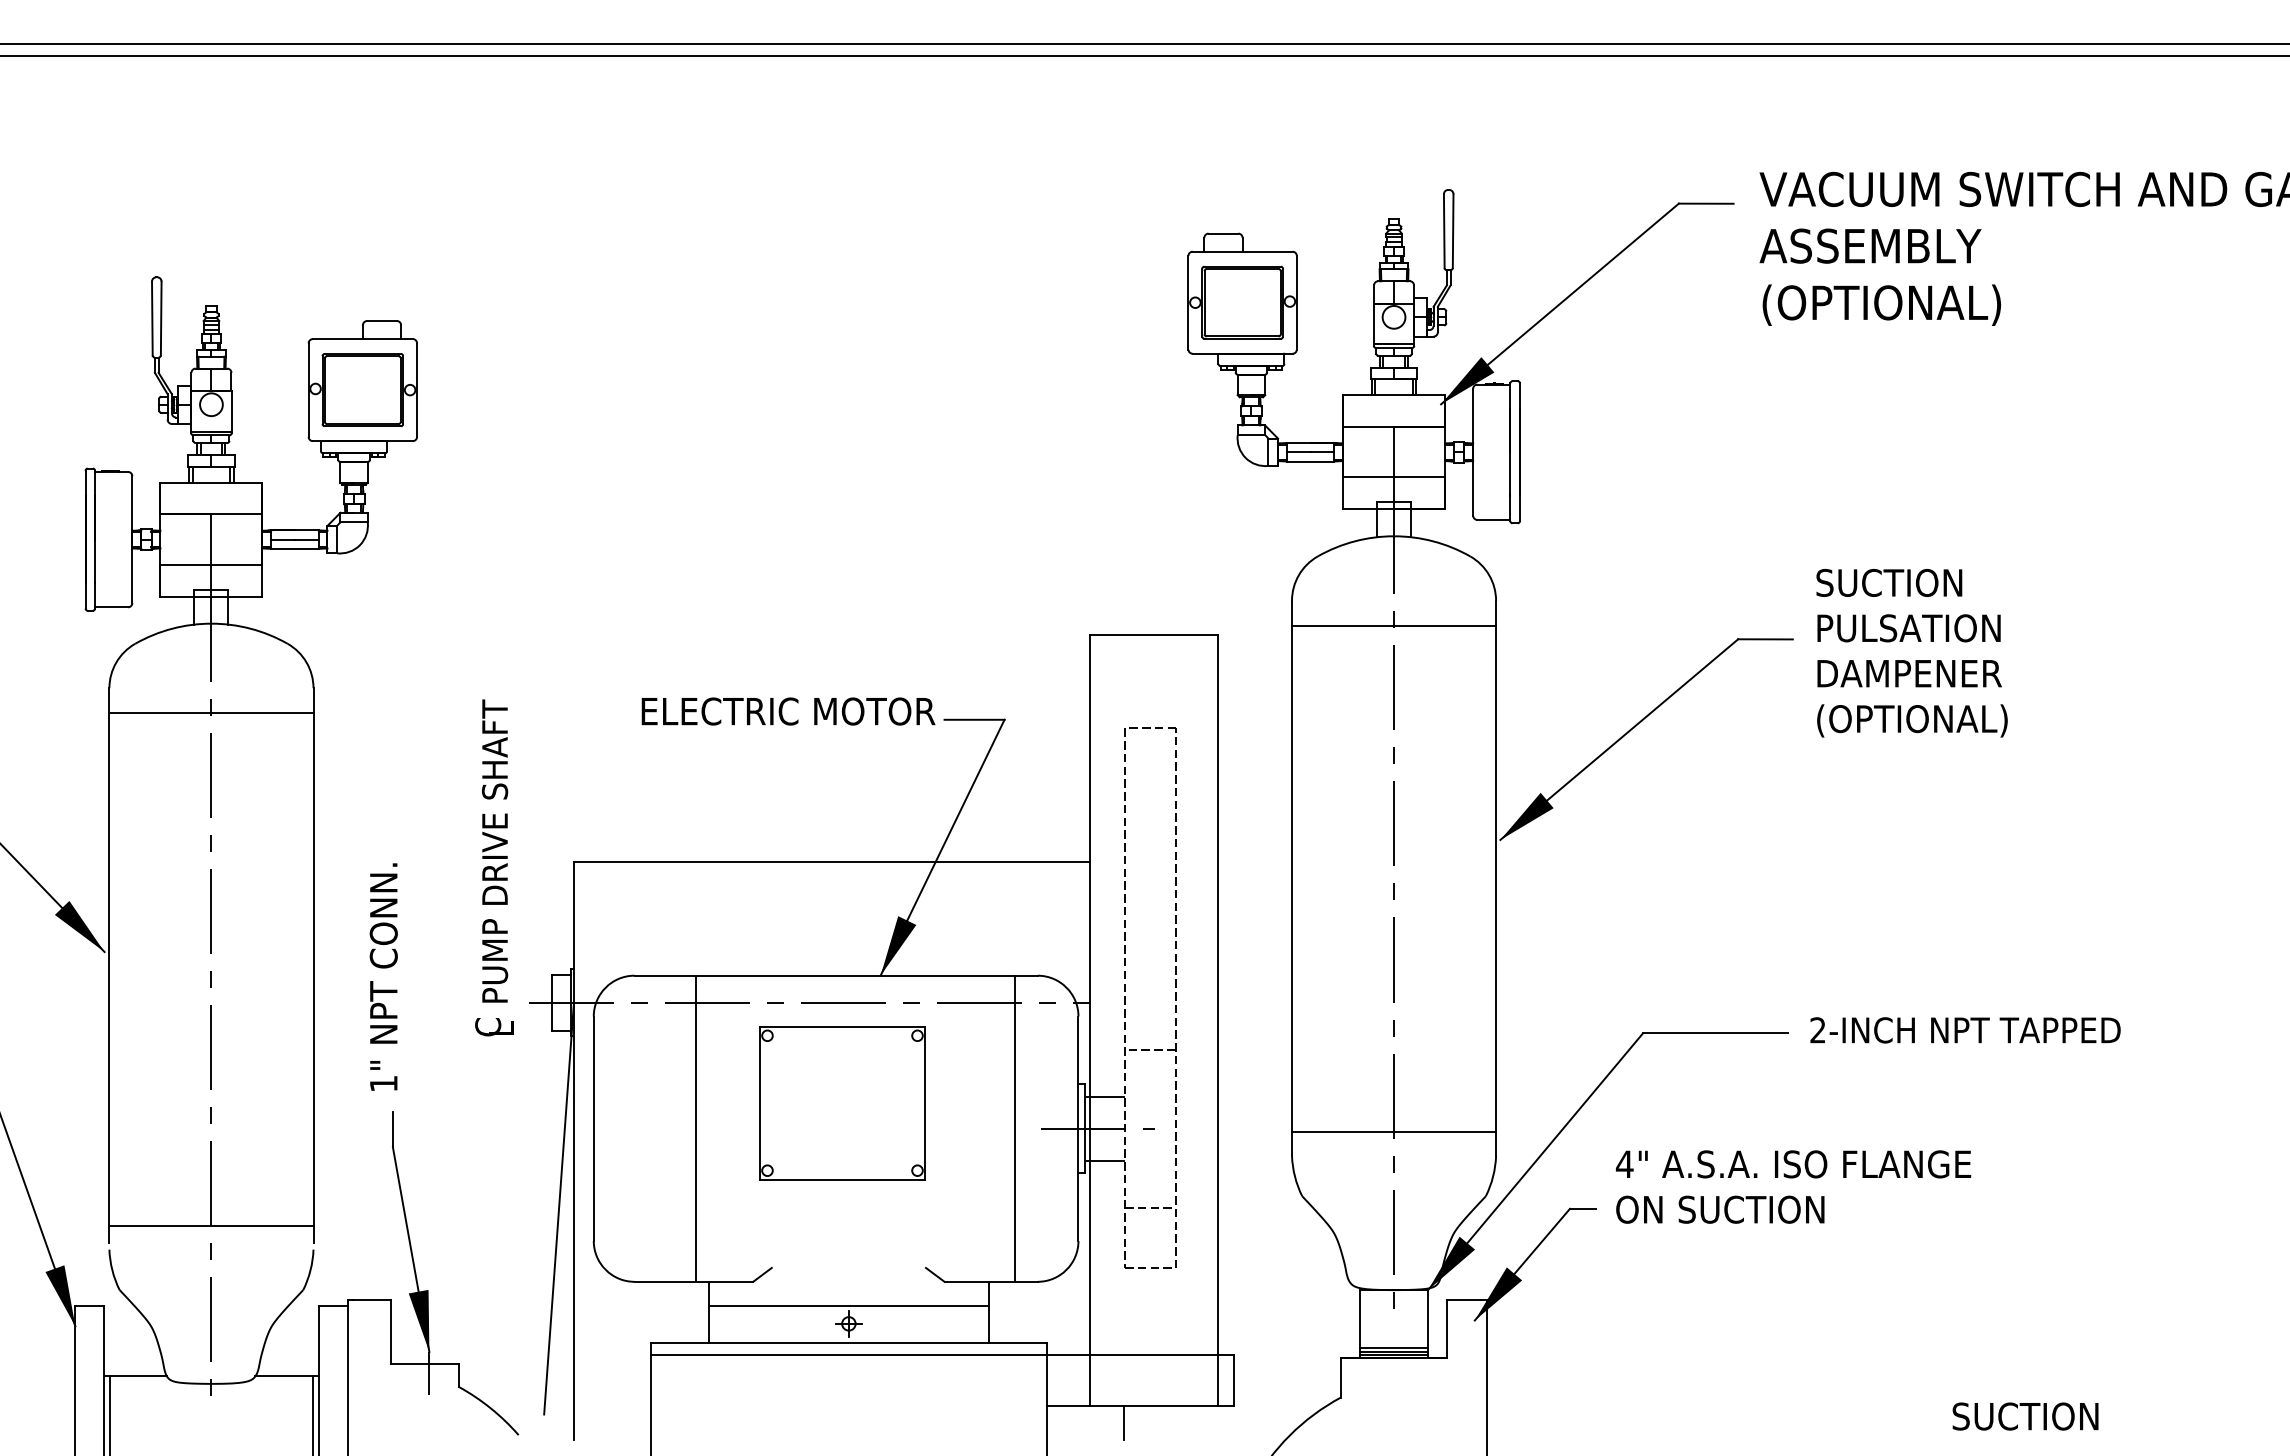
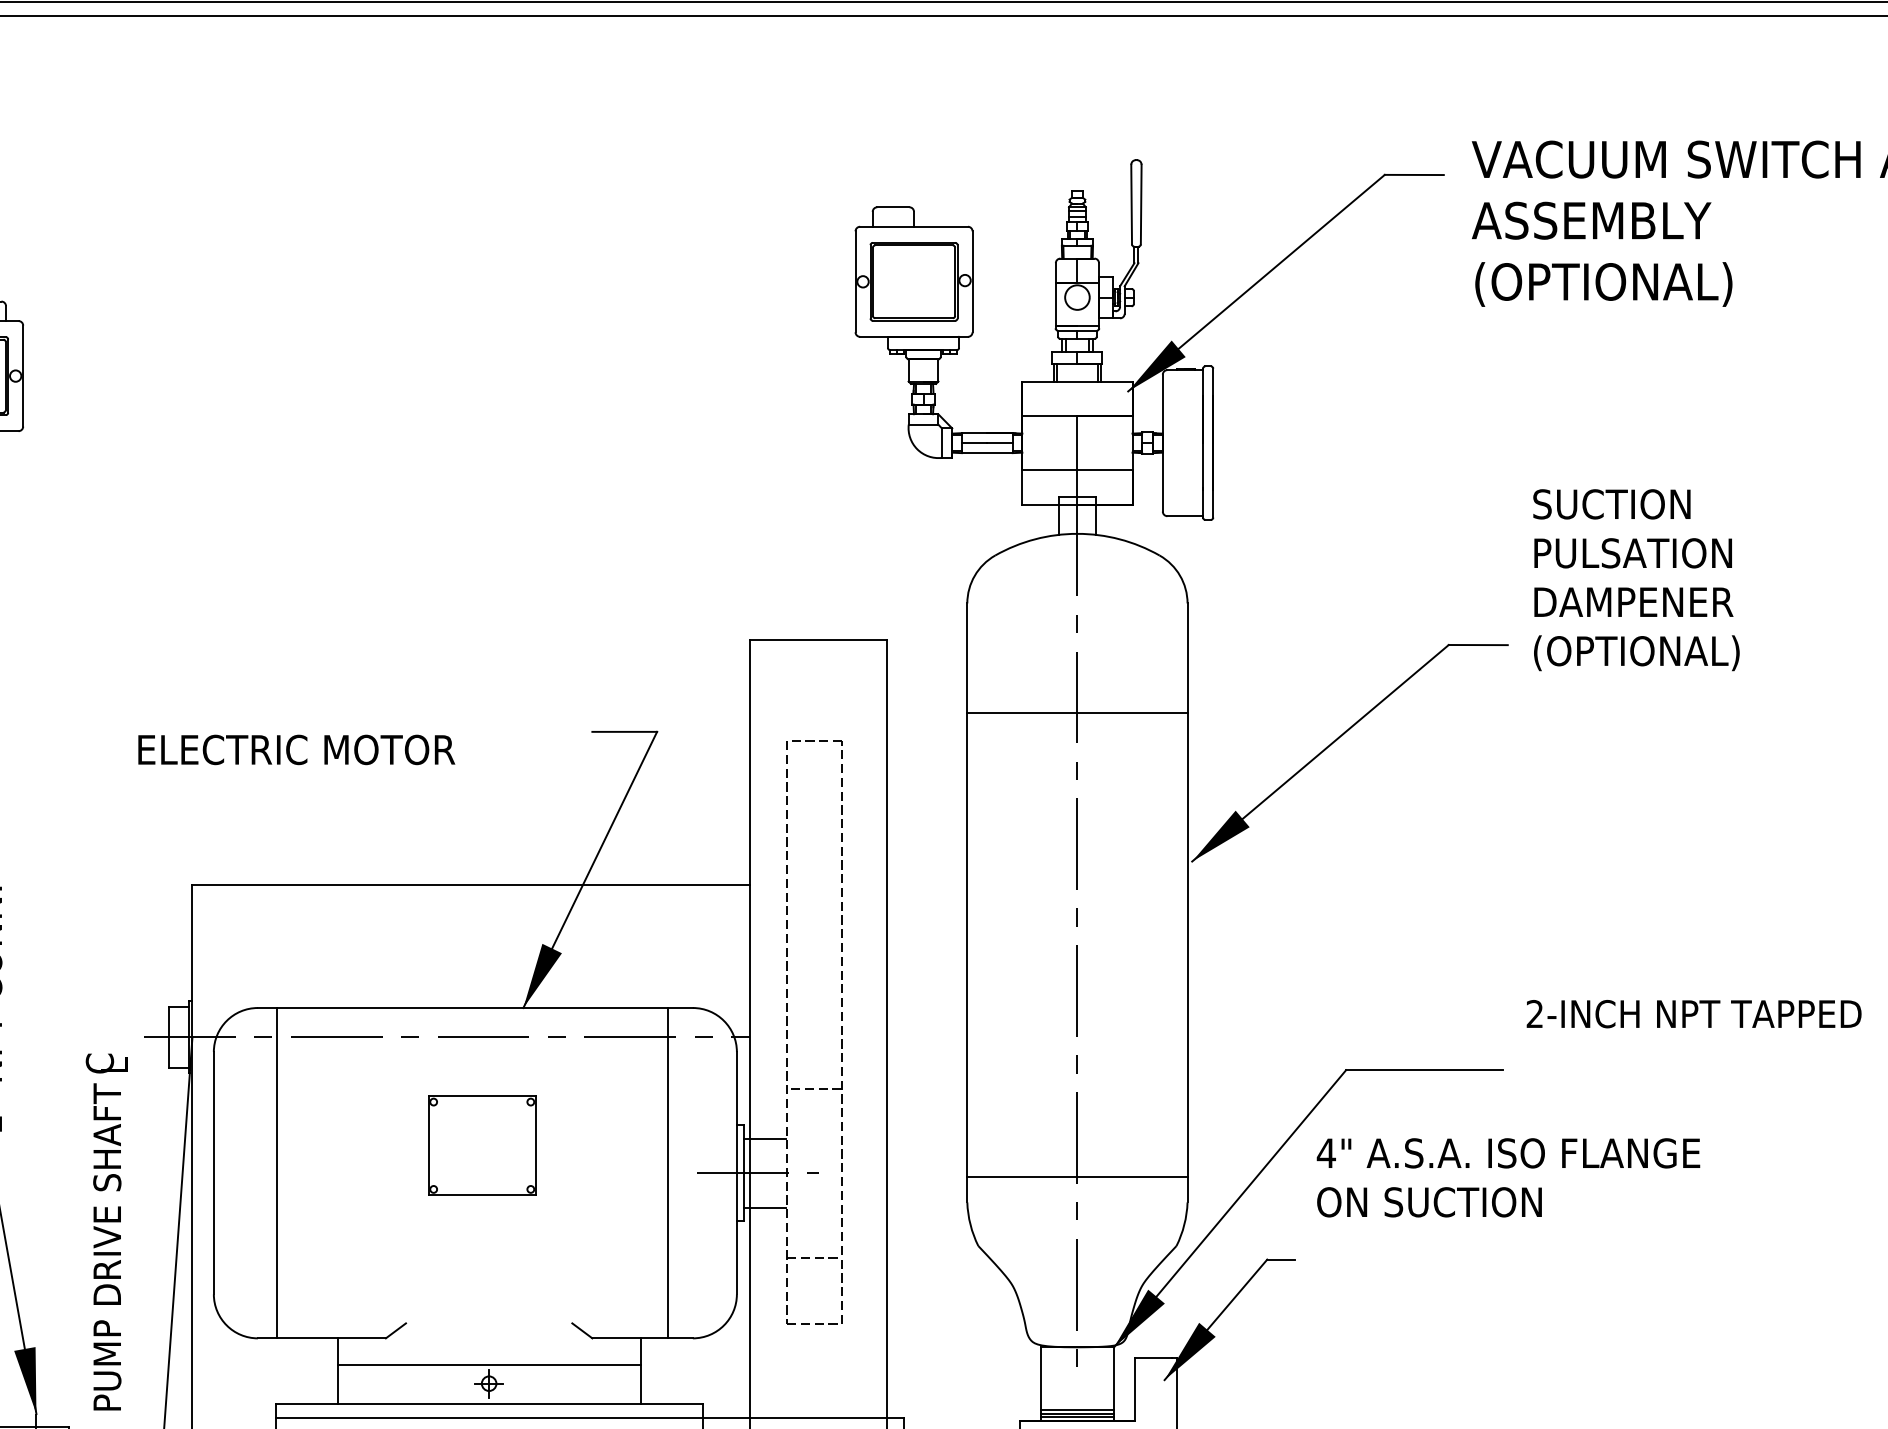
line: (1394, 625) -> (1077, 713), moved
text: (1911, 653) -> (1635, 580), moved
text: (788, 711) -> (296, 749), moved
text: (495, 850) -> (107, 1246), moved
text: (1965, 1030) -> (1694, 1014), moved
part: (842, 1103) -> (482, 1145), size x0.6
line: (695, 1128) -> (276, 1172), moved
text: (1793, 1186) -> (1508, 1177), moved

